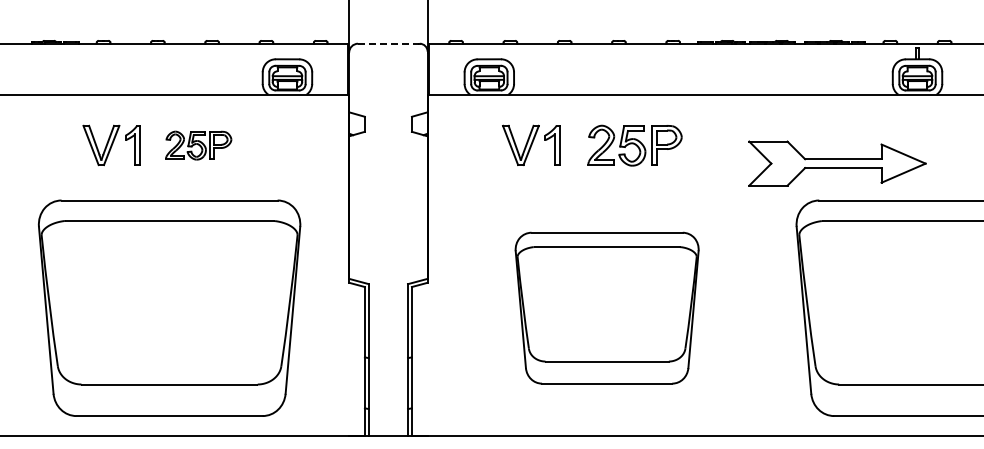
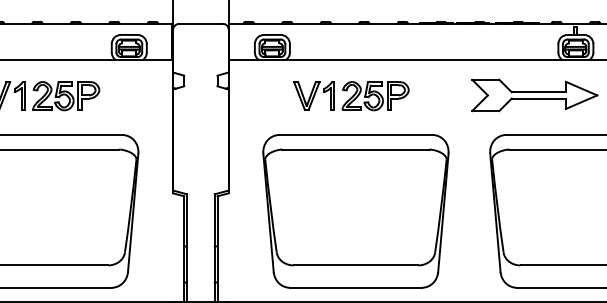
line: (388, 43) -> (200, 23), dashed -> solid
part: (531, 144) -> (314, 95), moved
part: (198, 145) -> (66, 96), size x1.43
part: (837, 163) -> (534, 95), moved
part: (606, 307) -> (355, 210), size x1.43

